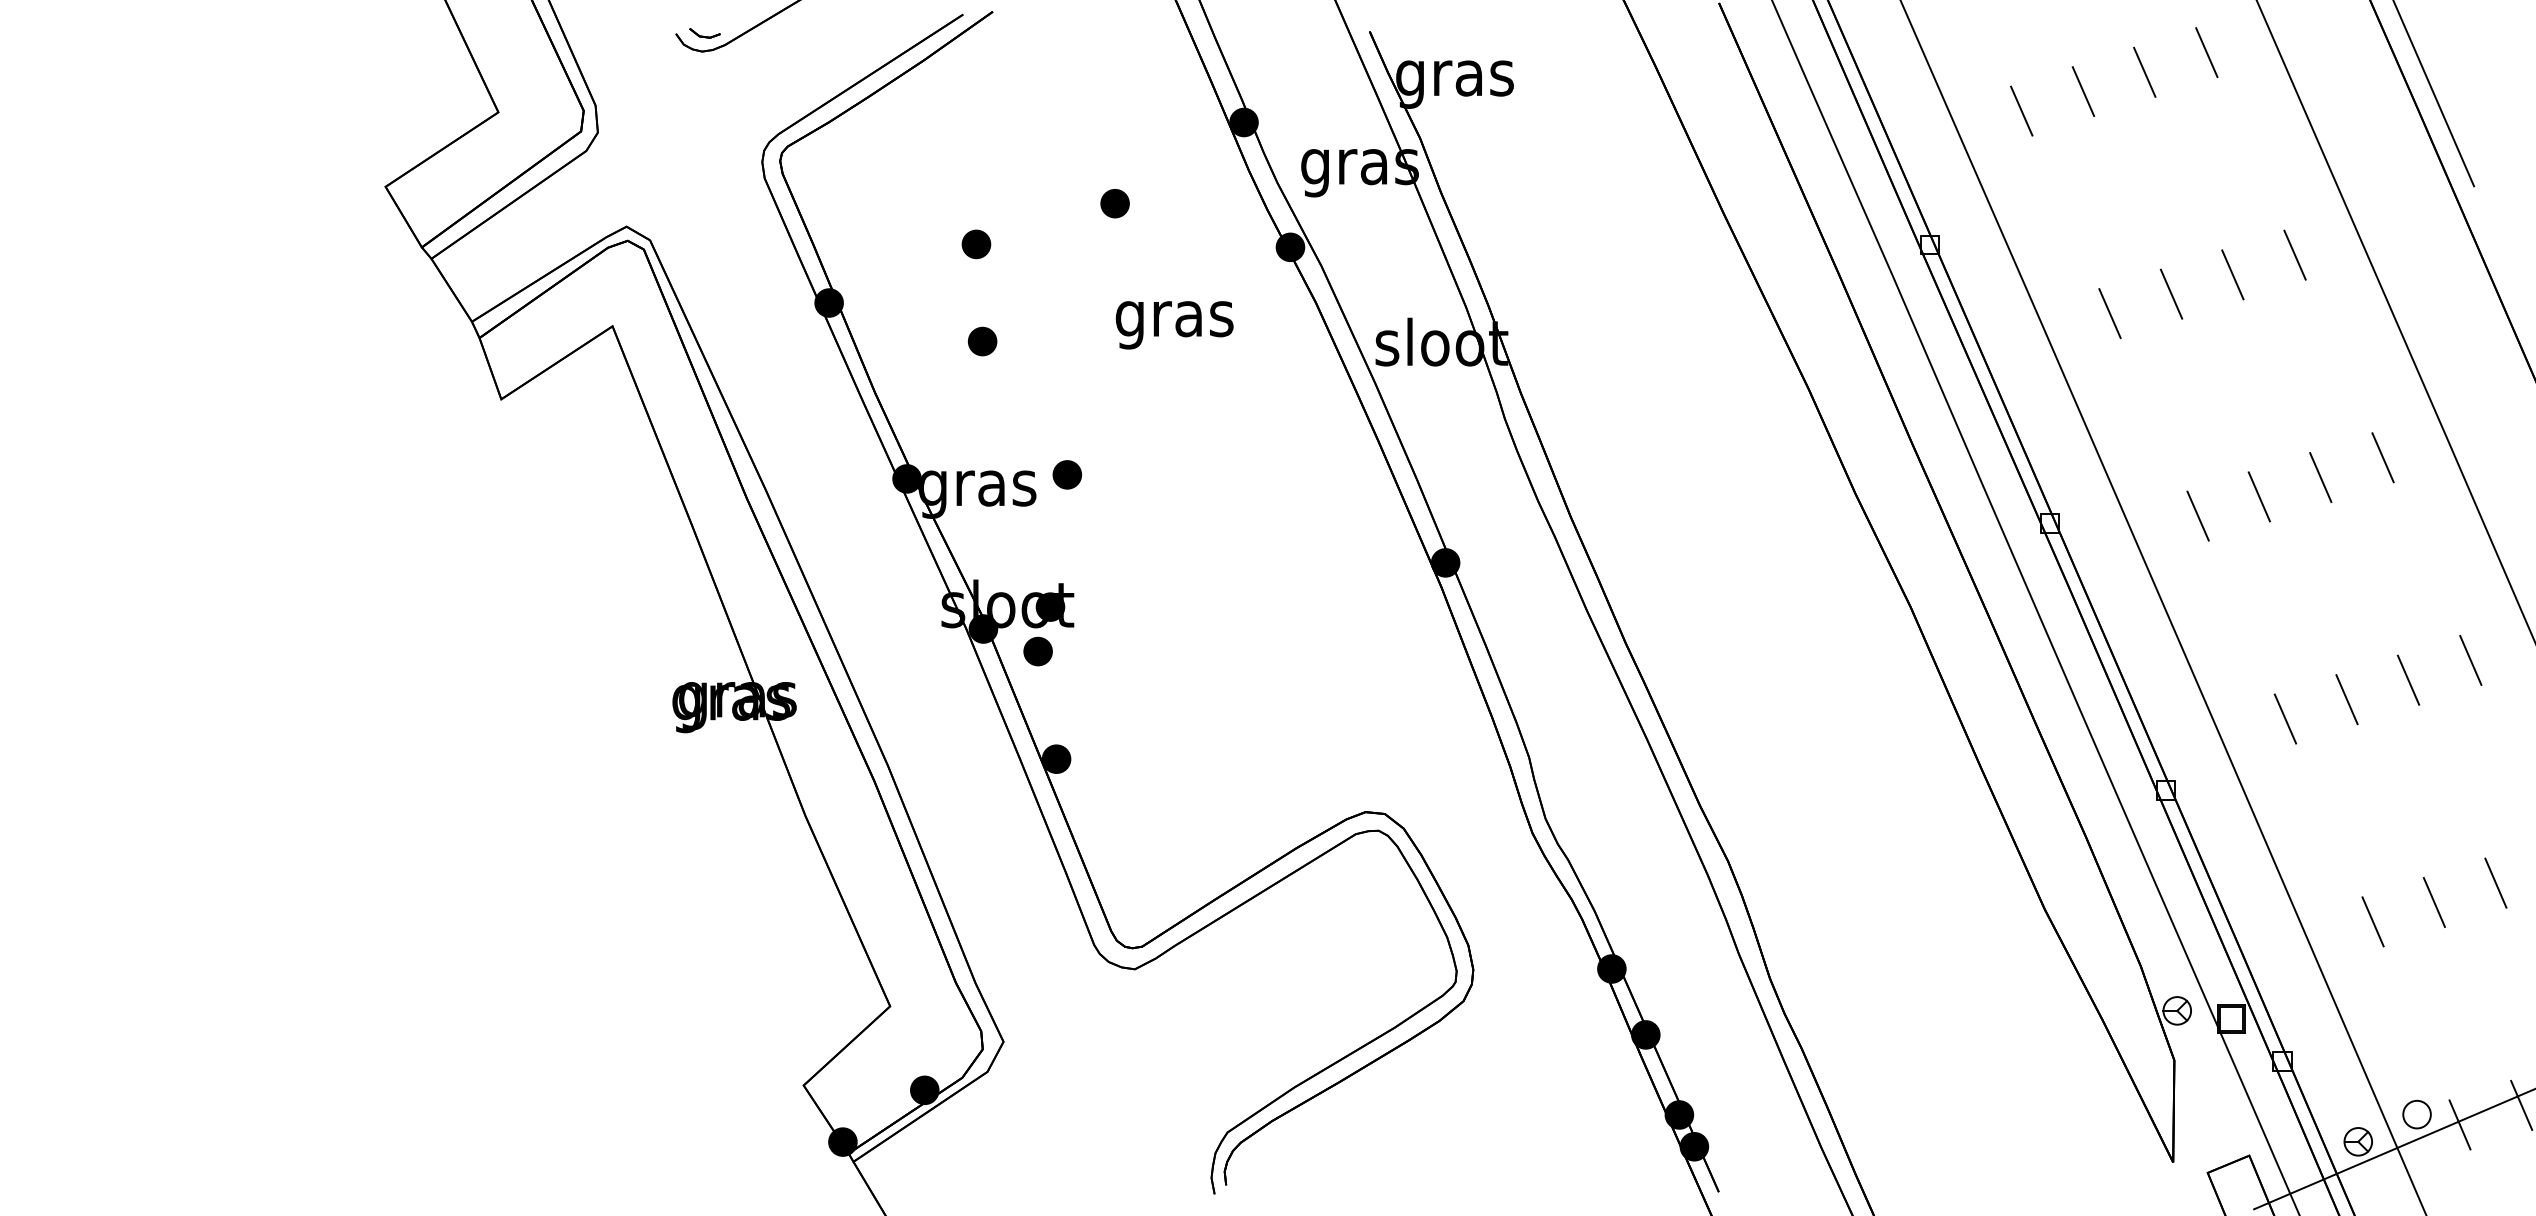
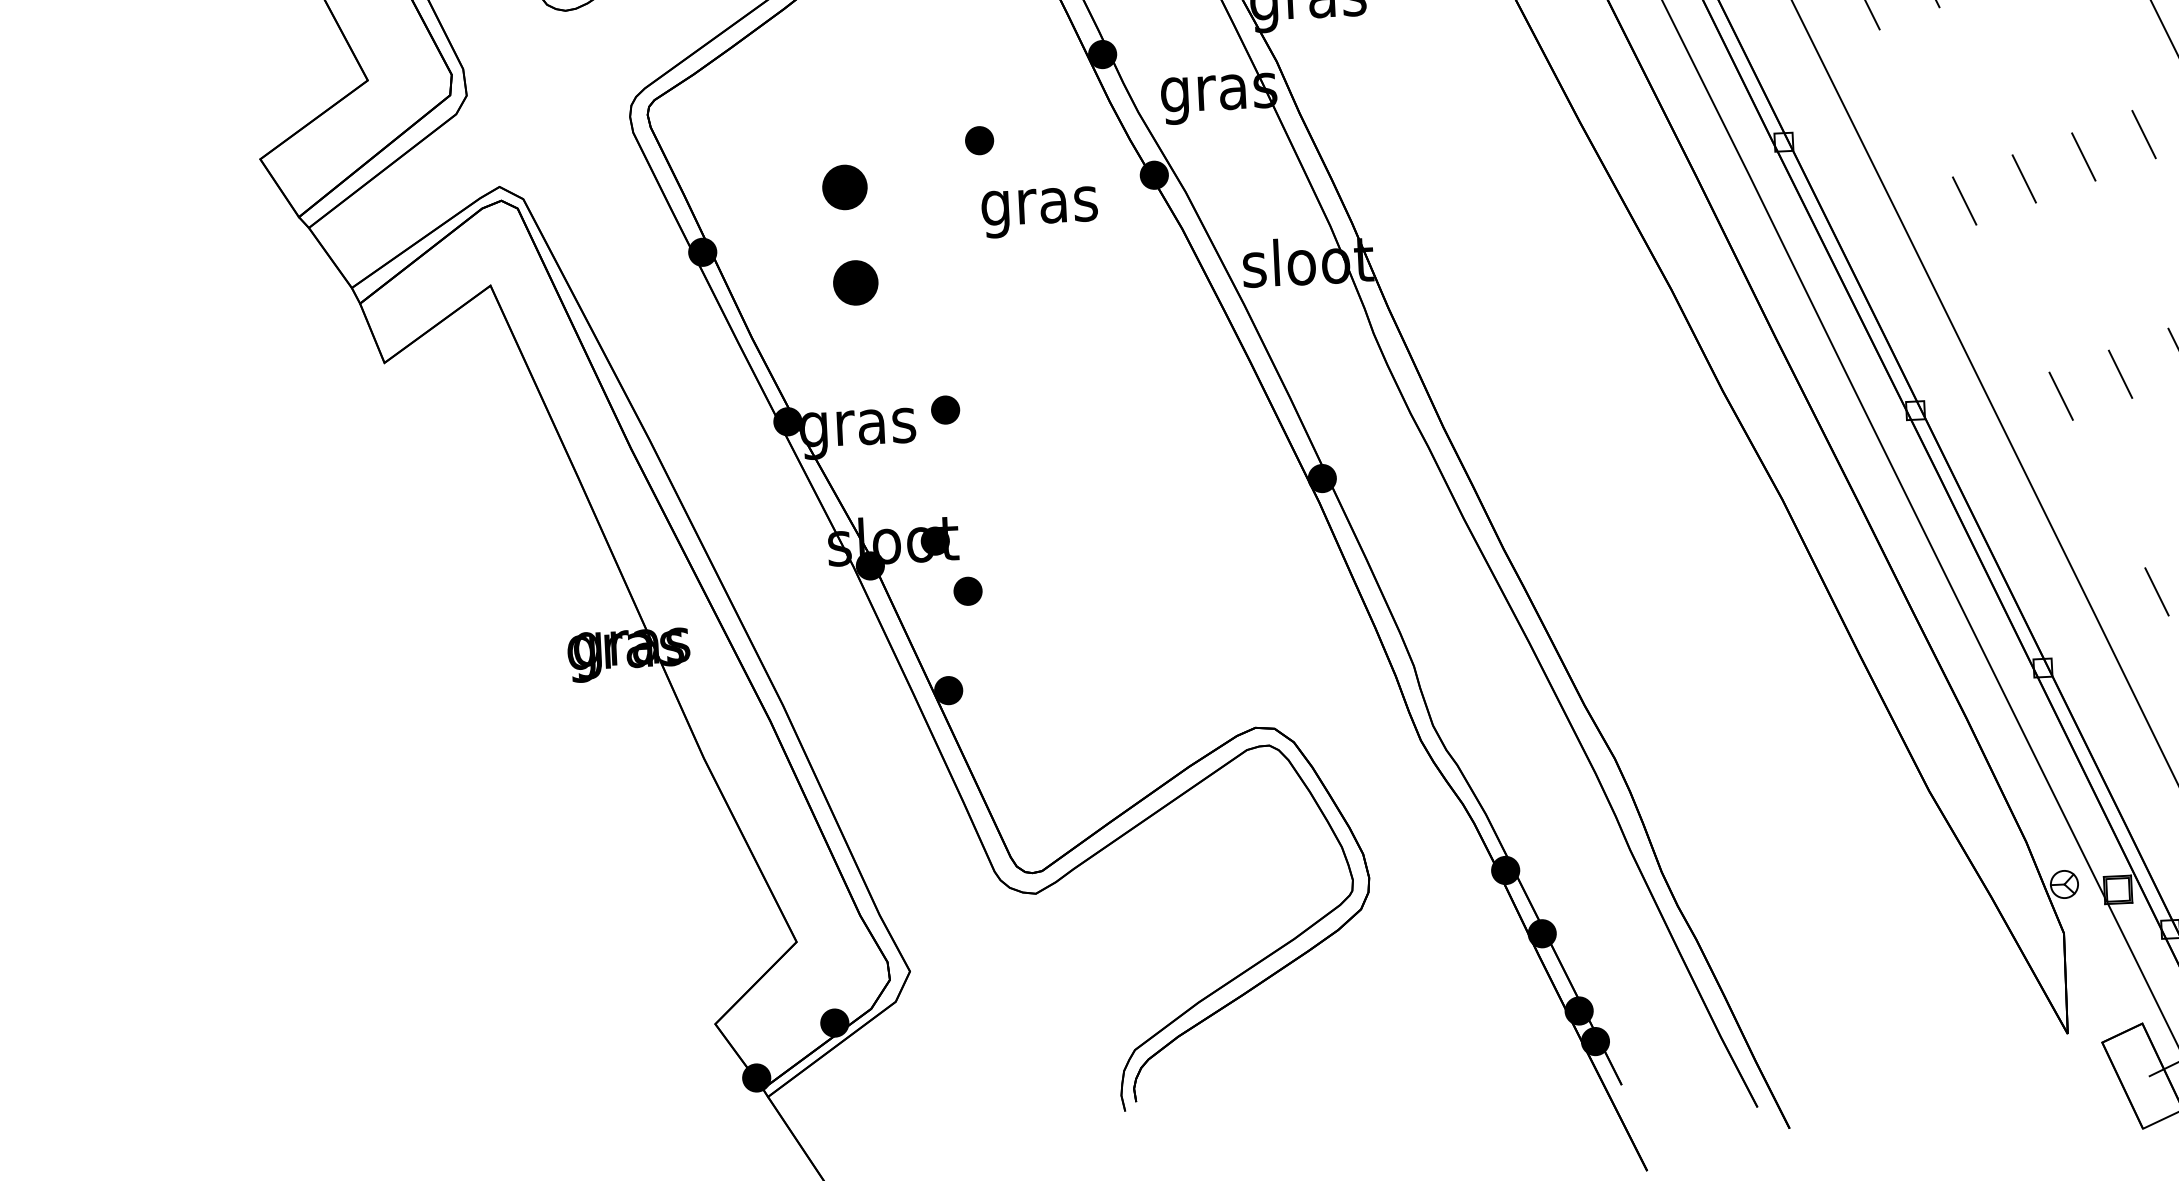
part: (976, 244) -> (845, 187), size x1.6
text: (1174, 325) -> (1039, 212), moved
part: (982, 341) -> (855, 282), size x1.6
part: (1037, 651) -> (967, 591), moved

